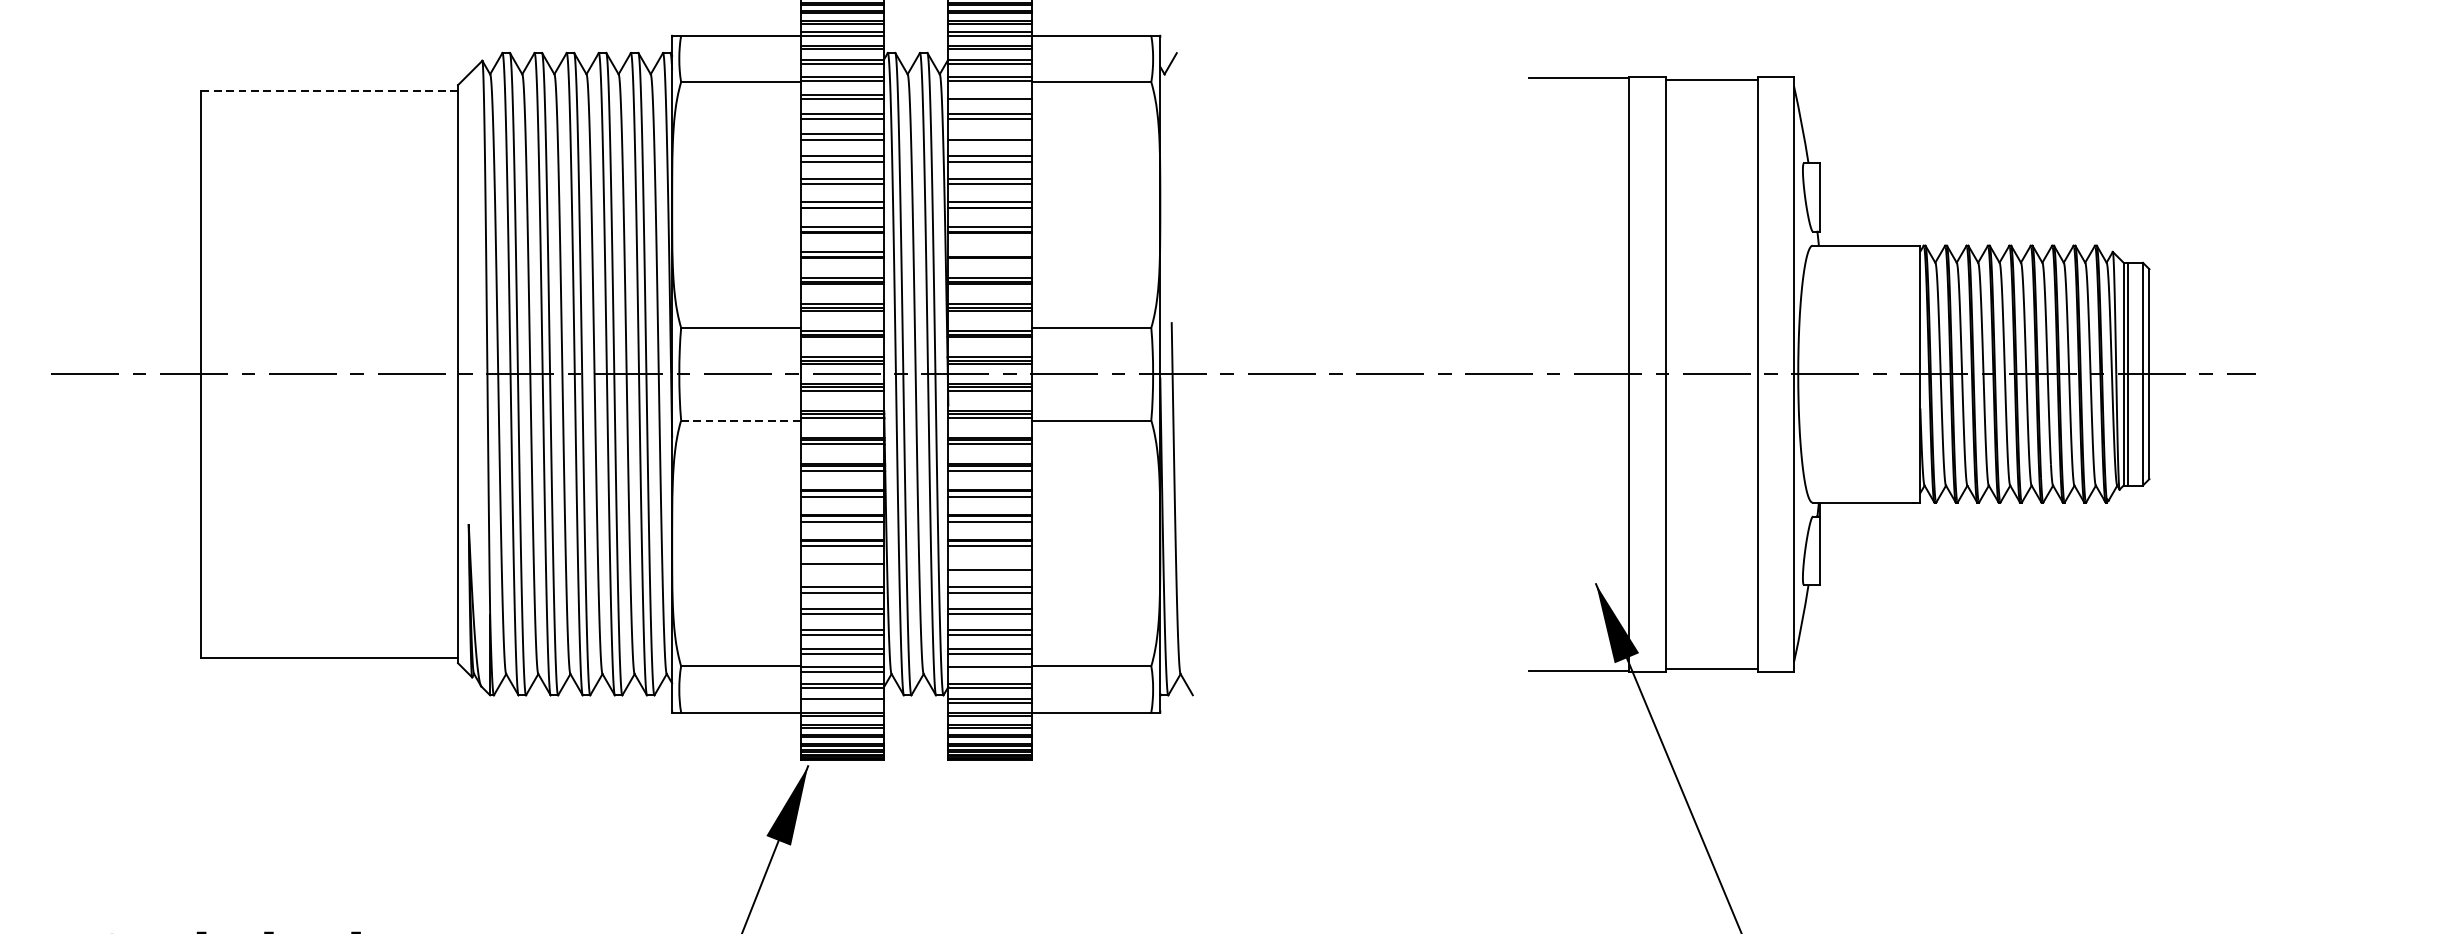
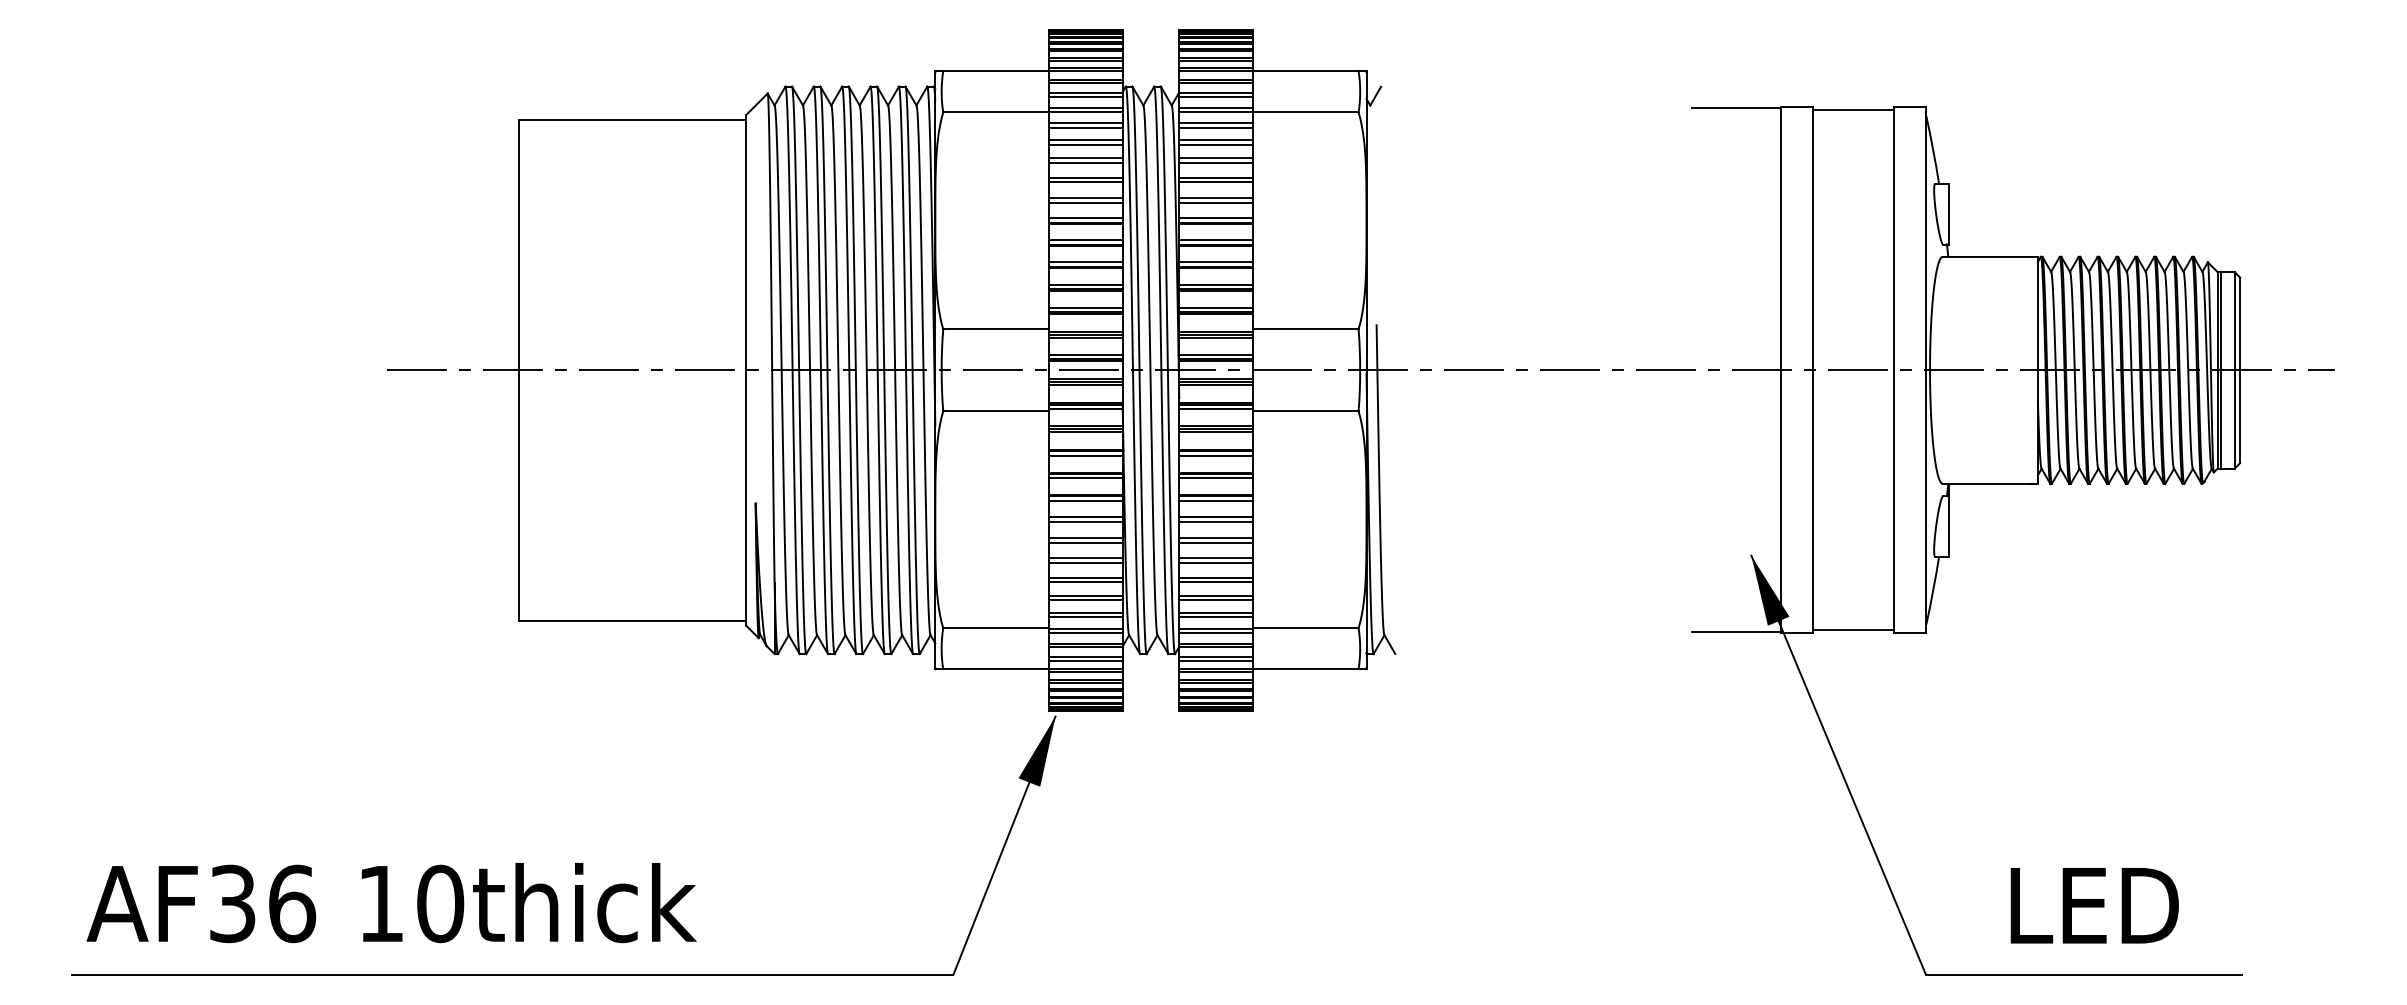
line: (330, 90) -> (633, 119), dashed -> solid
line: (990, 94) -> (1216, 123), added
line: (990, 134) -> (1216, 158), added
line: (990, 252) -> (1216, 262), added
line: (741, 420) -> (996, 411), dashed -> solid
line: (990, 563) -> (1216, 537), added
line: (842, 570) -> (1085, 543), added
line: (990, 672) -> (1216, 633), added
line: (842, 702) -> (1085, 660), added

